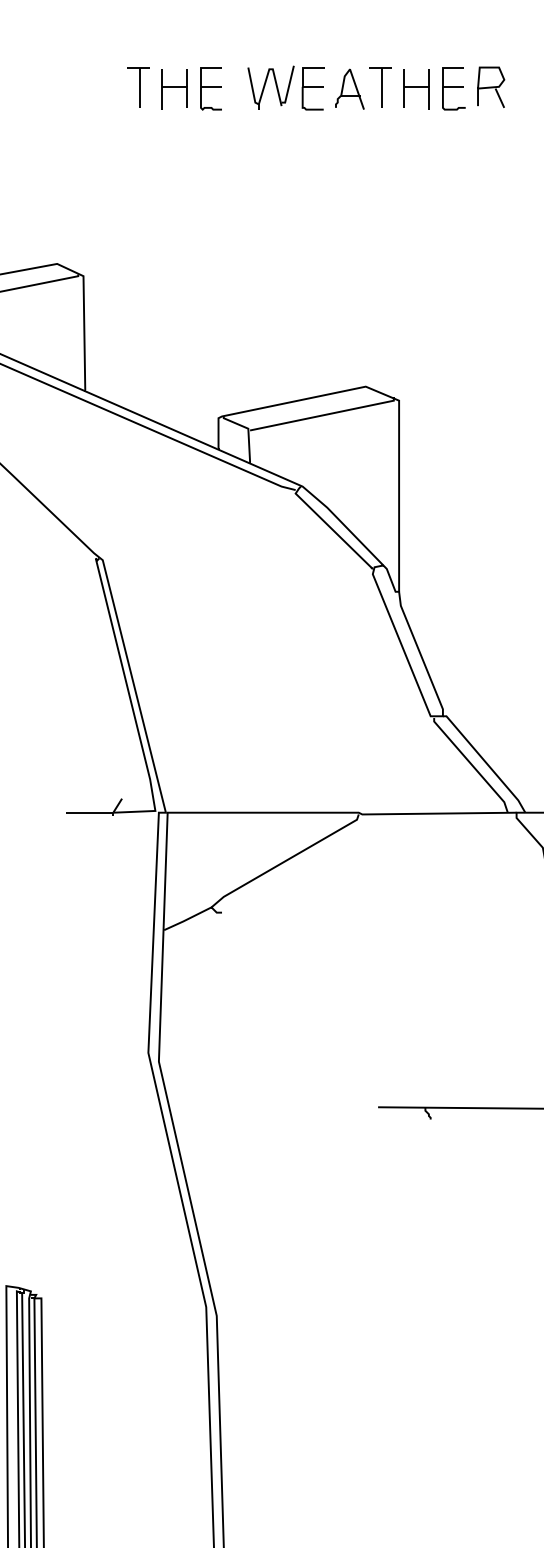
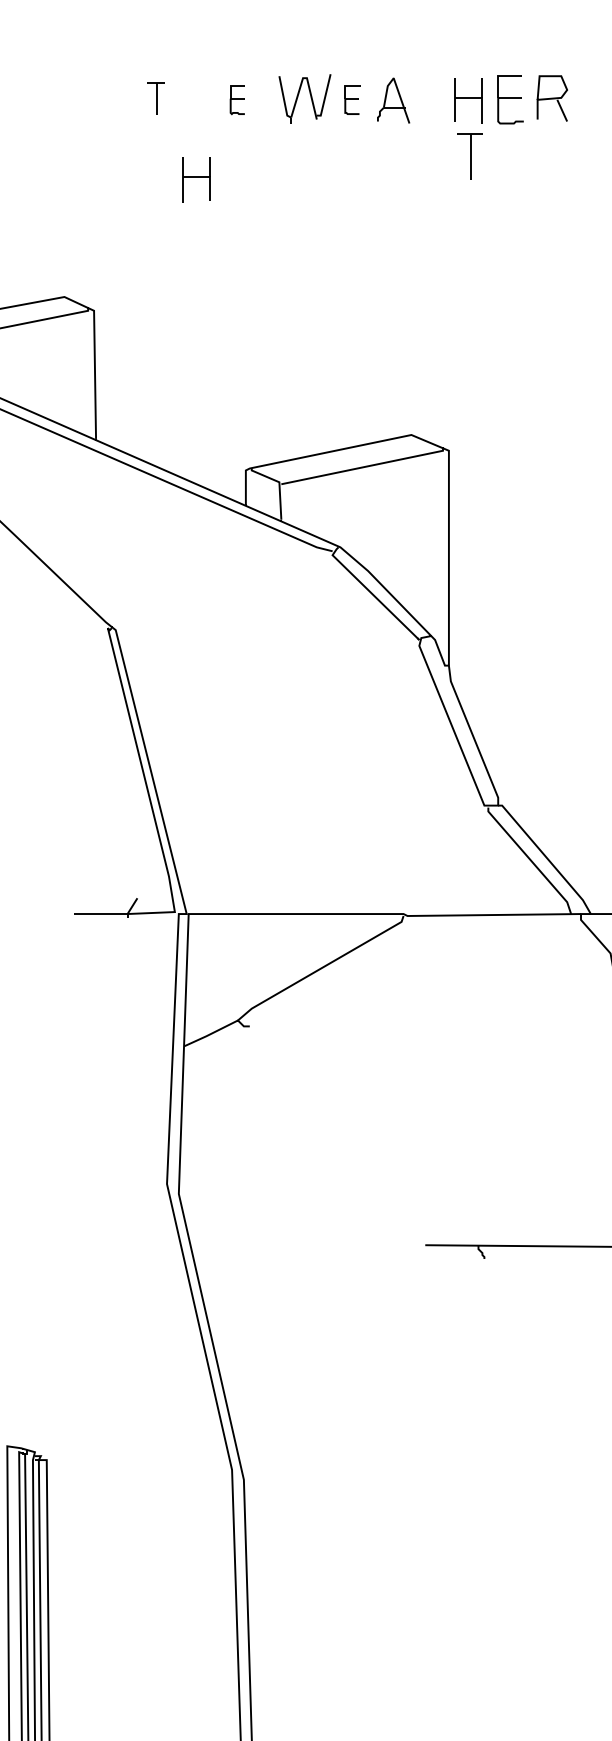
part: (138, 87) -> (155, 98), size x0.7
part: (380, 87) -> (469, 156), moved
part: (211, 88) -> (237, 99), size x0.6
part: (313, 88) -> (352, 99), size x0.6
part: (174, 89) -> (196, 179), moved

